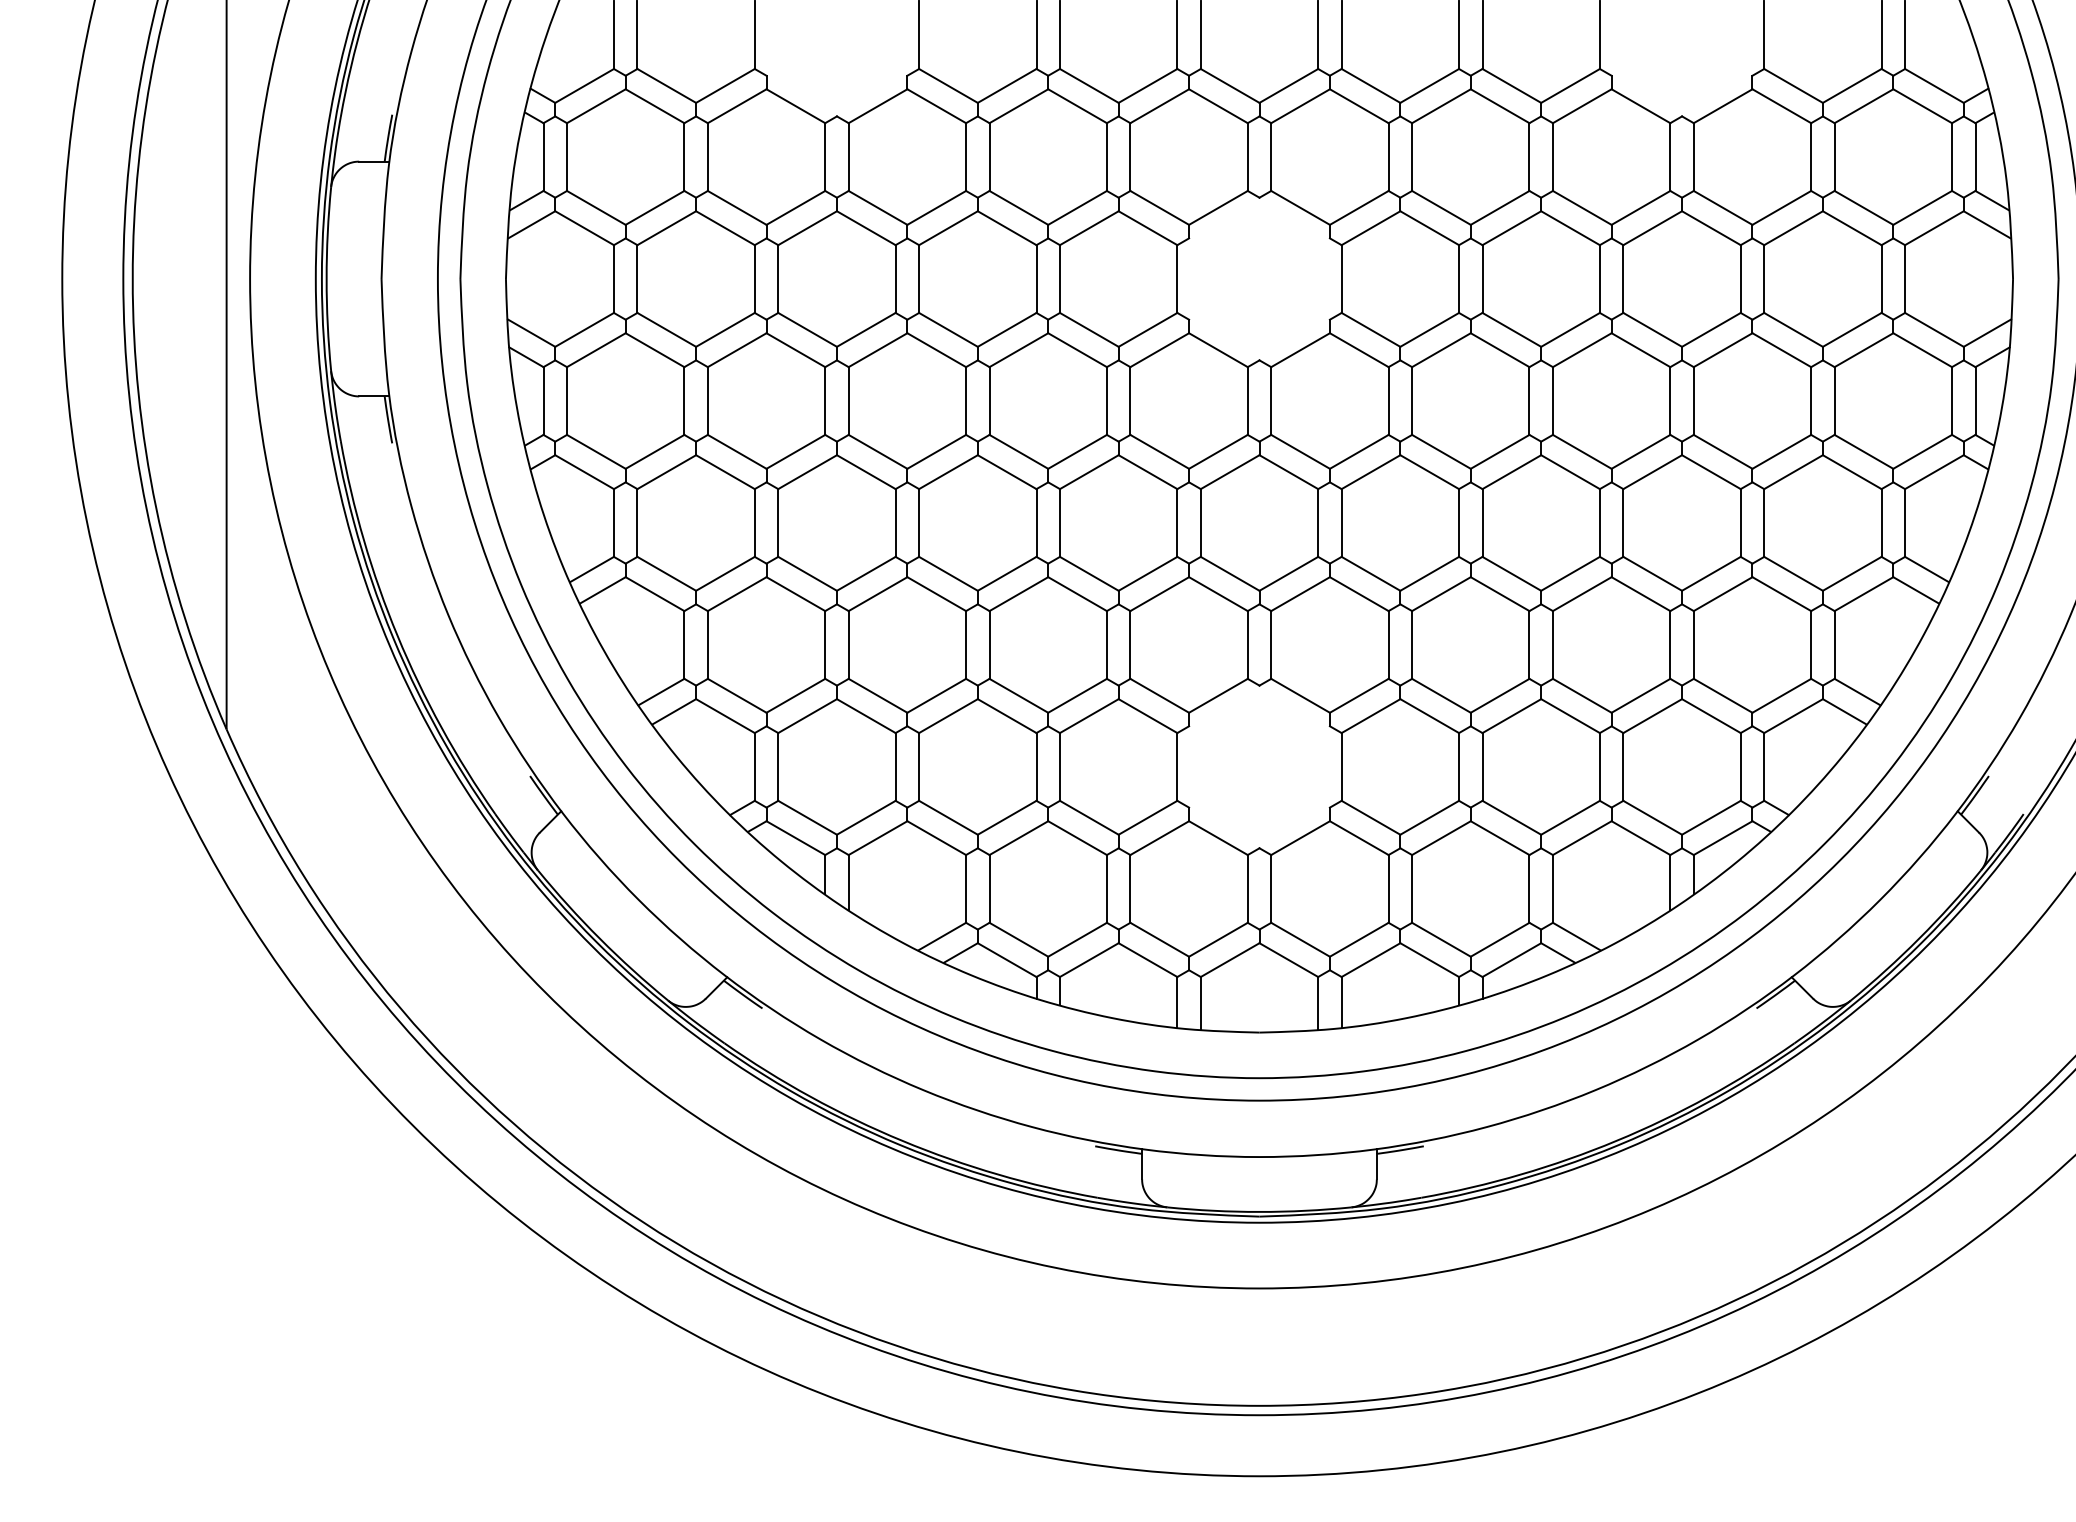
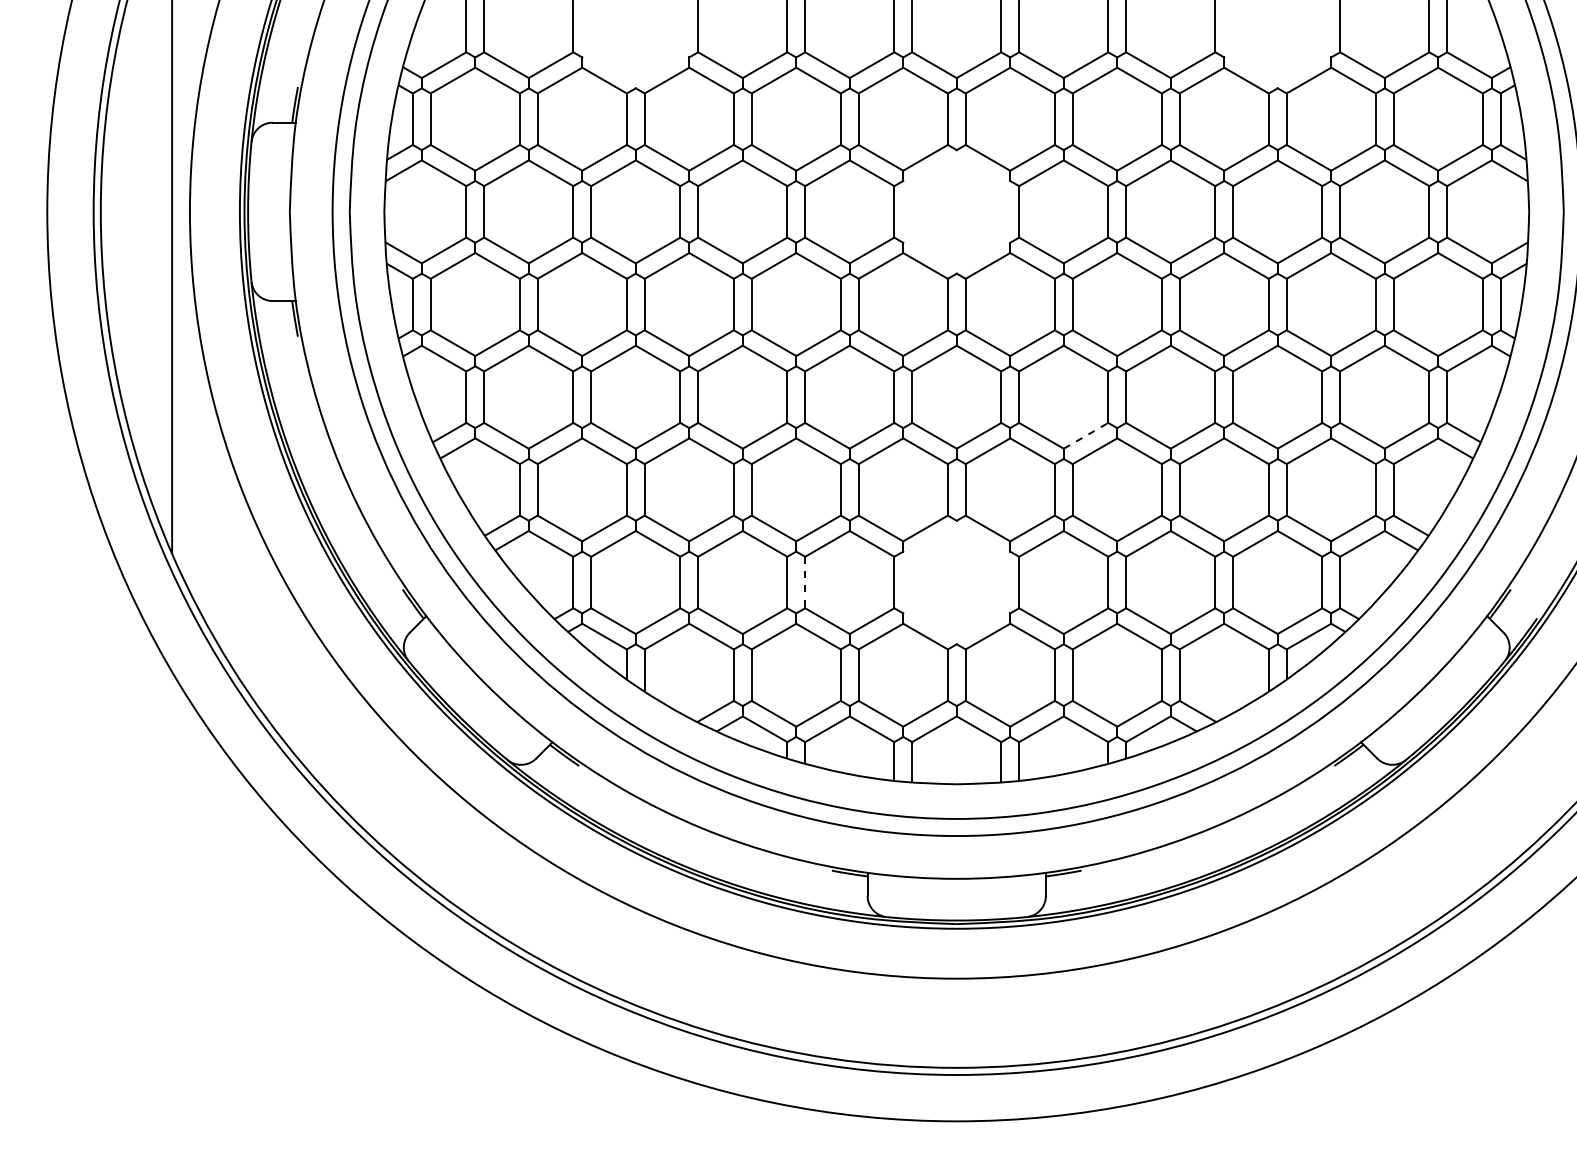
line: (1430, 573) -> (1086, 435), solid -> dashed
line: (1060, 766) -> (805, 582), solid -> dashed

